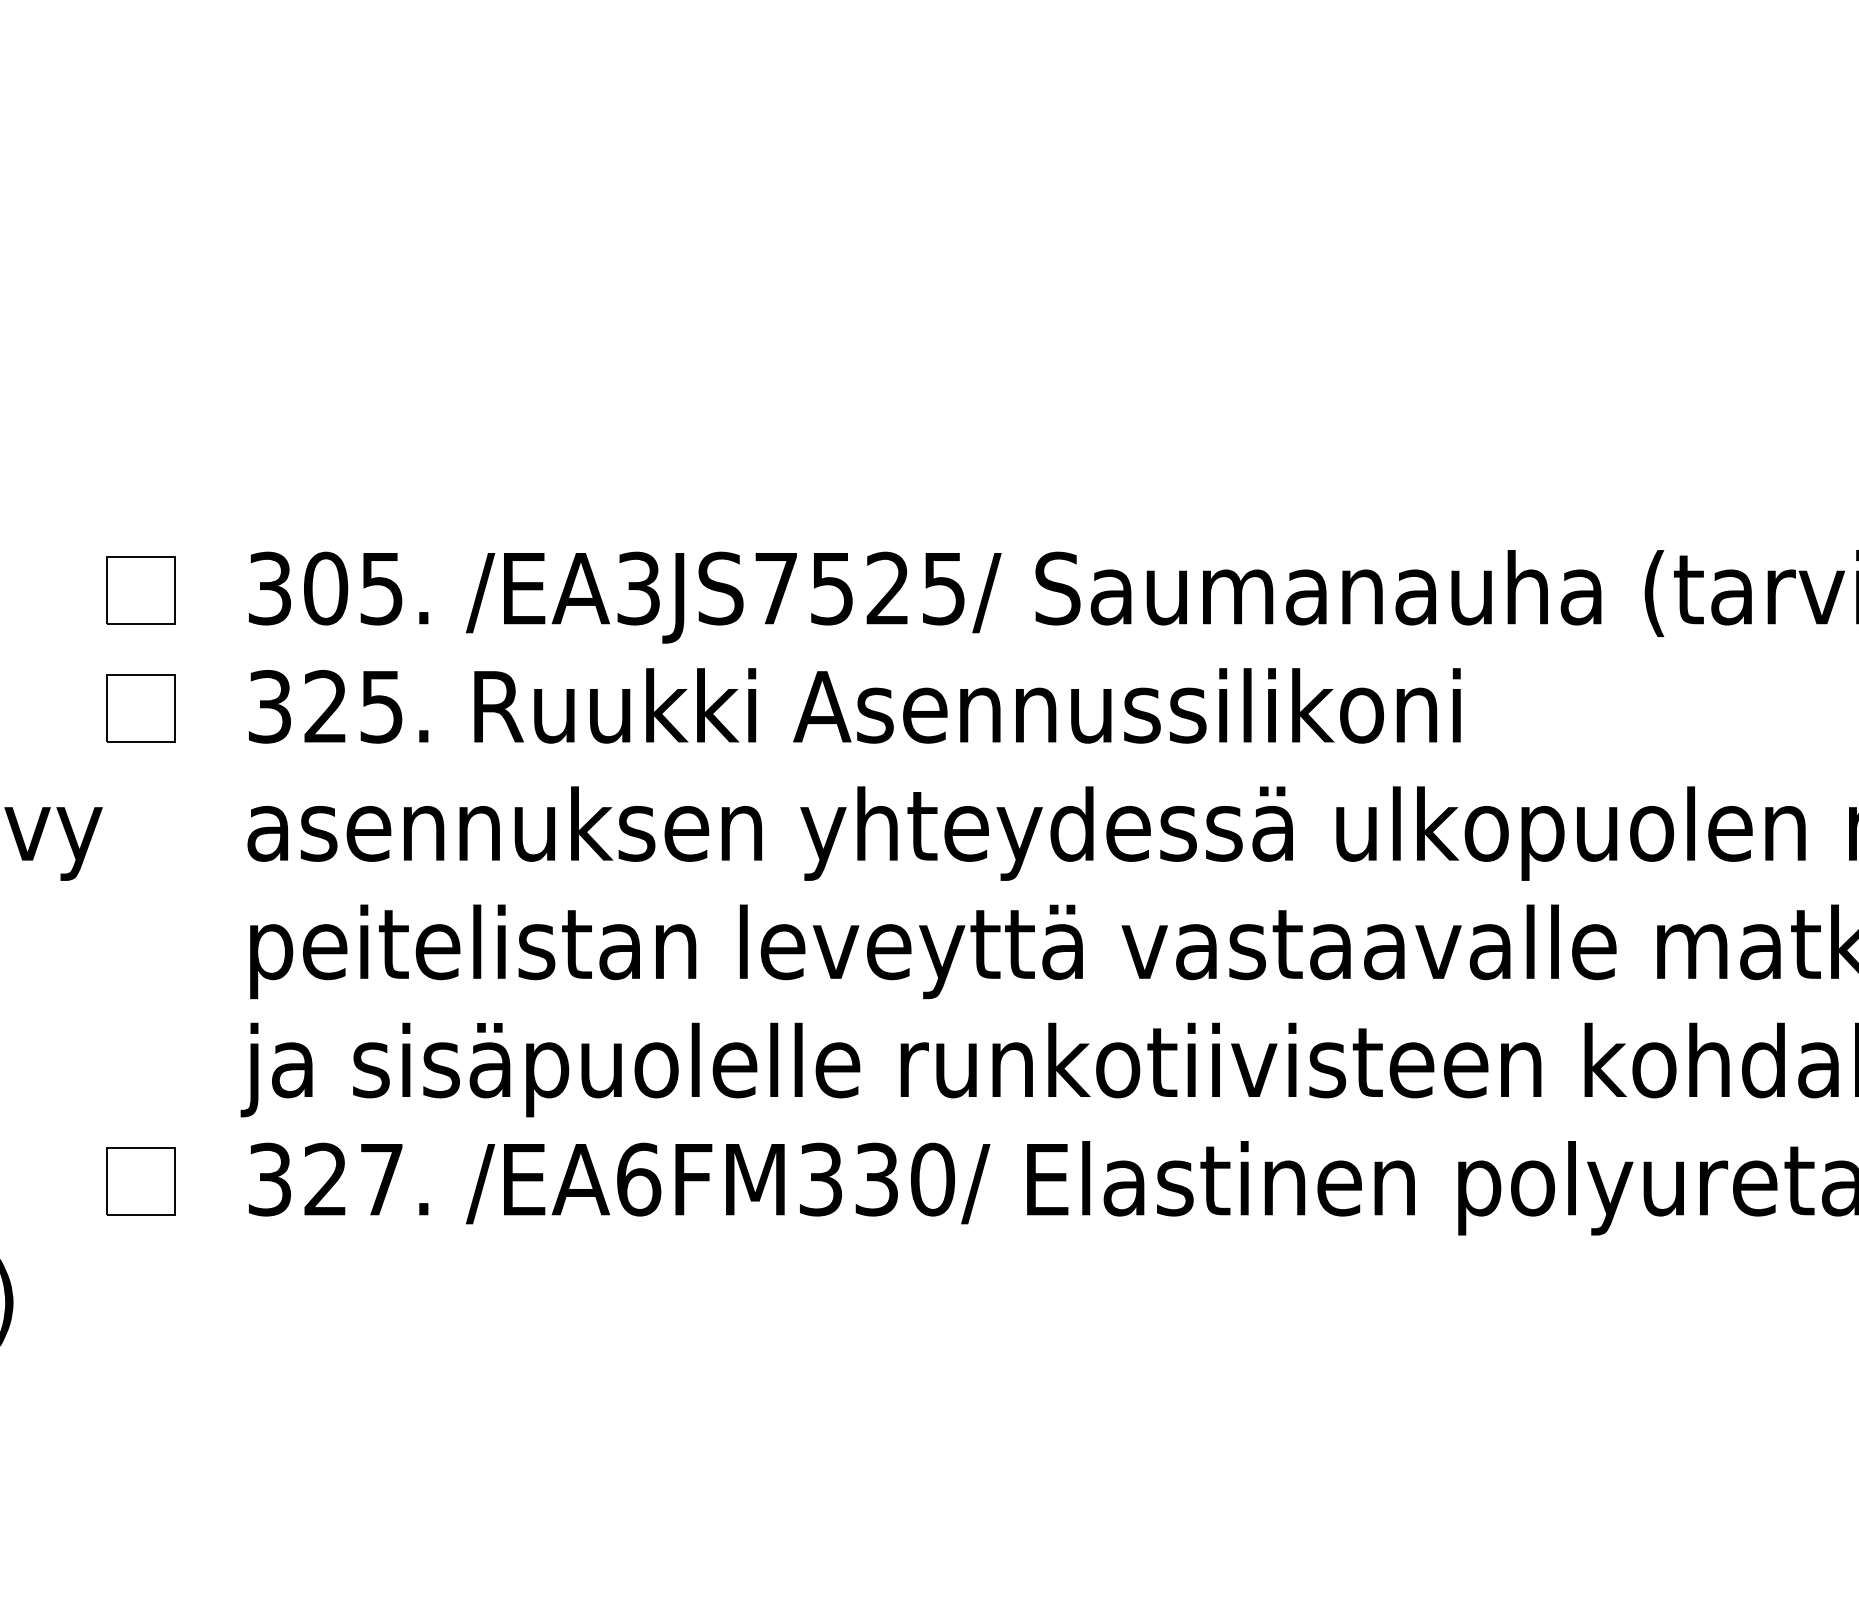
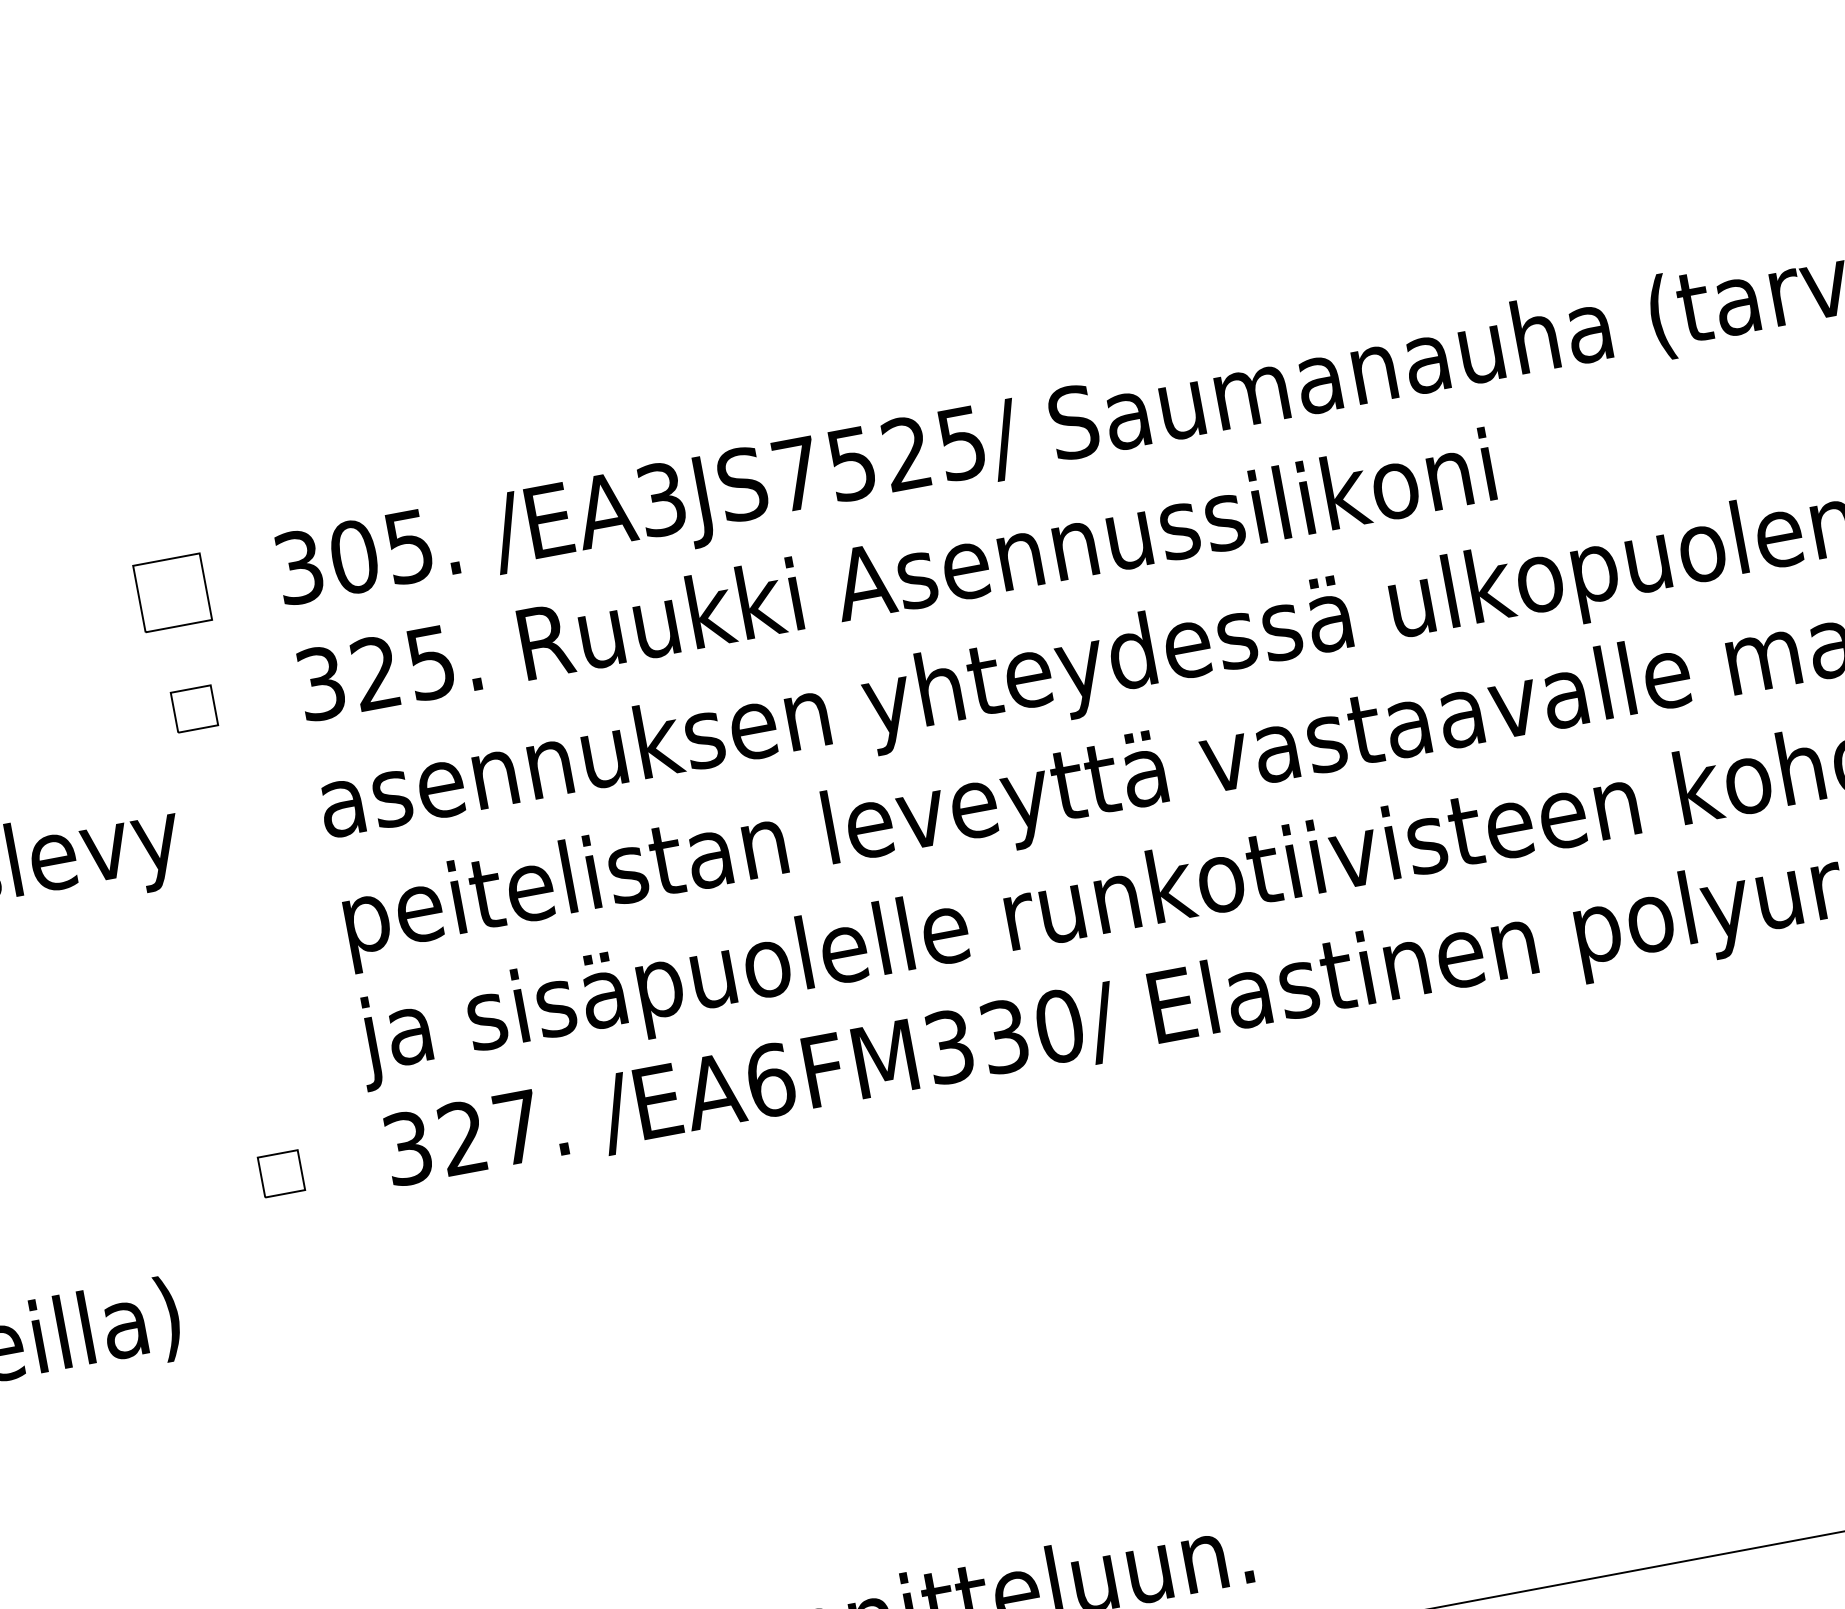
part: (140, 708) -> (194, 709), size x0.6
part: (140, 1181) -> (281, 1173), size x0.6

